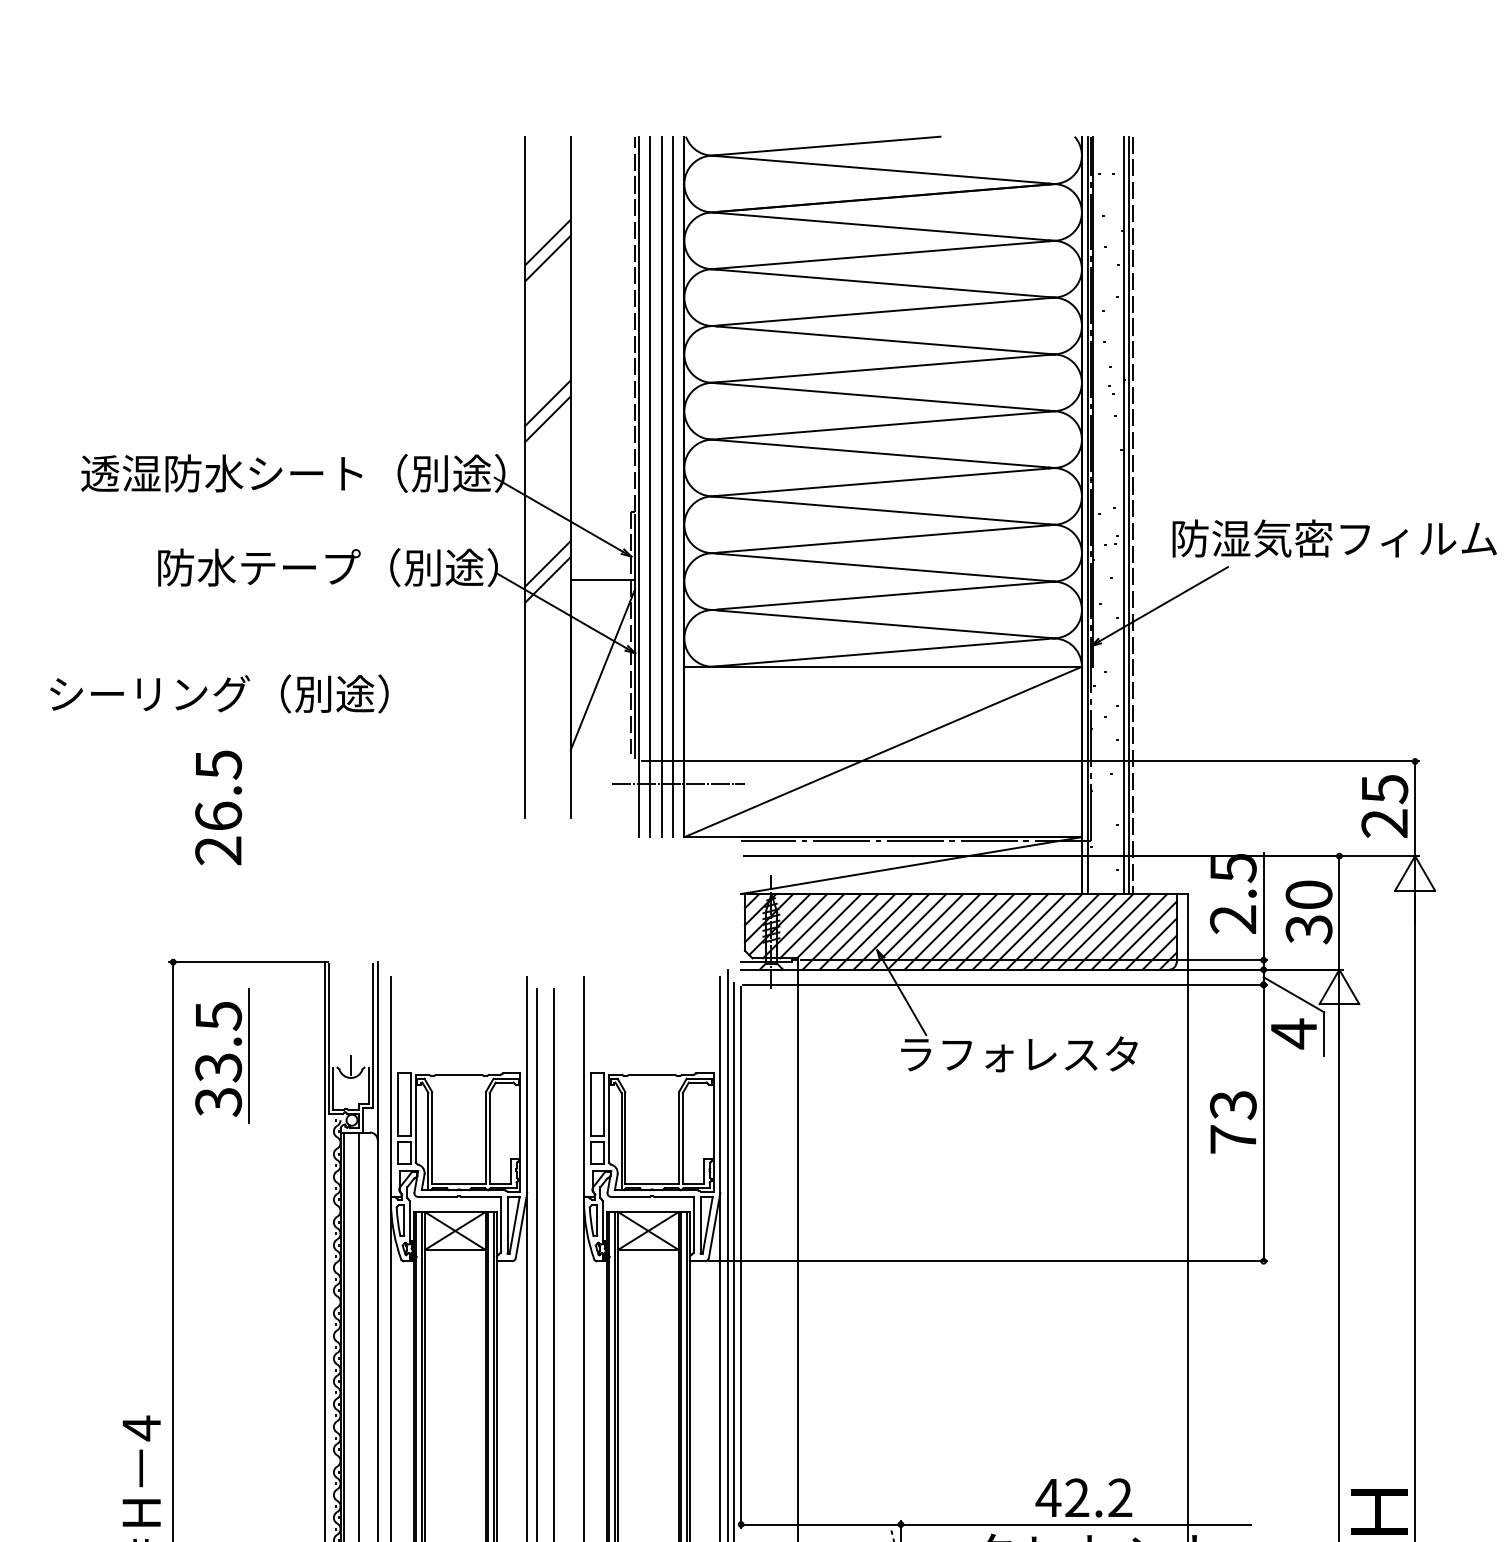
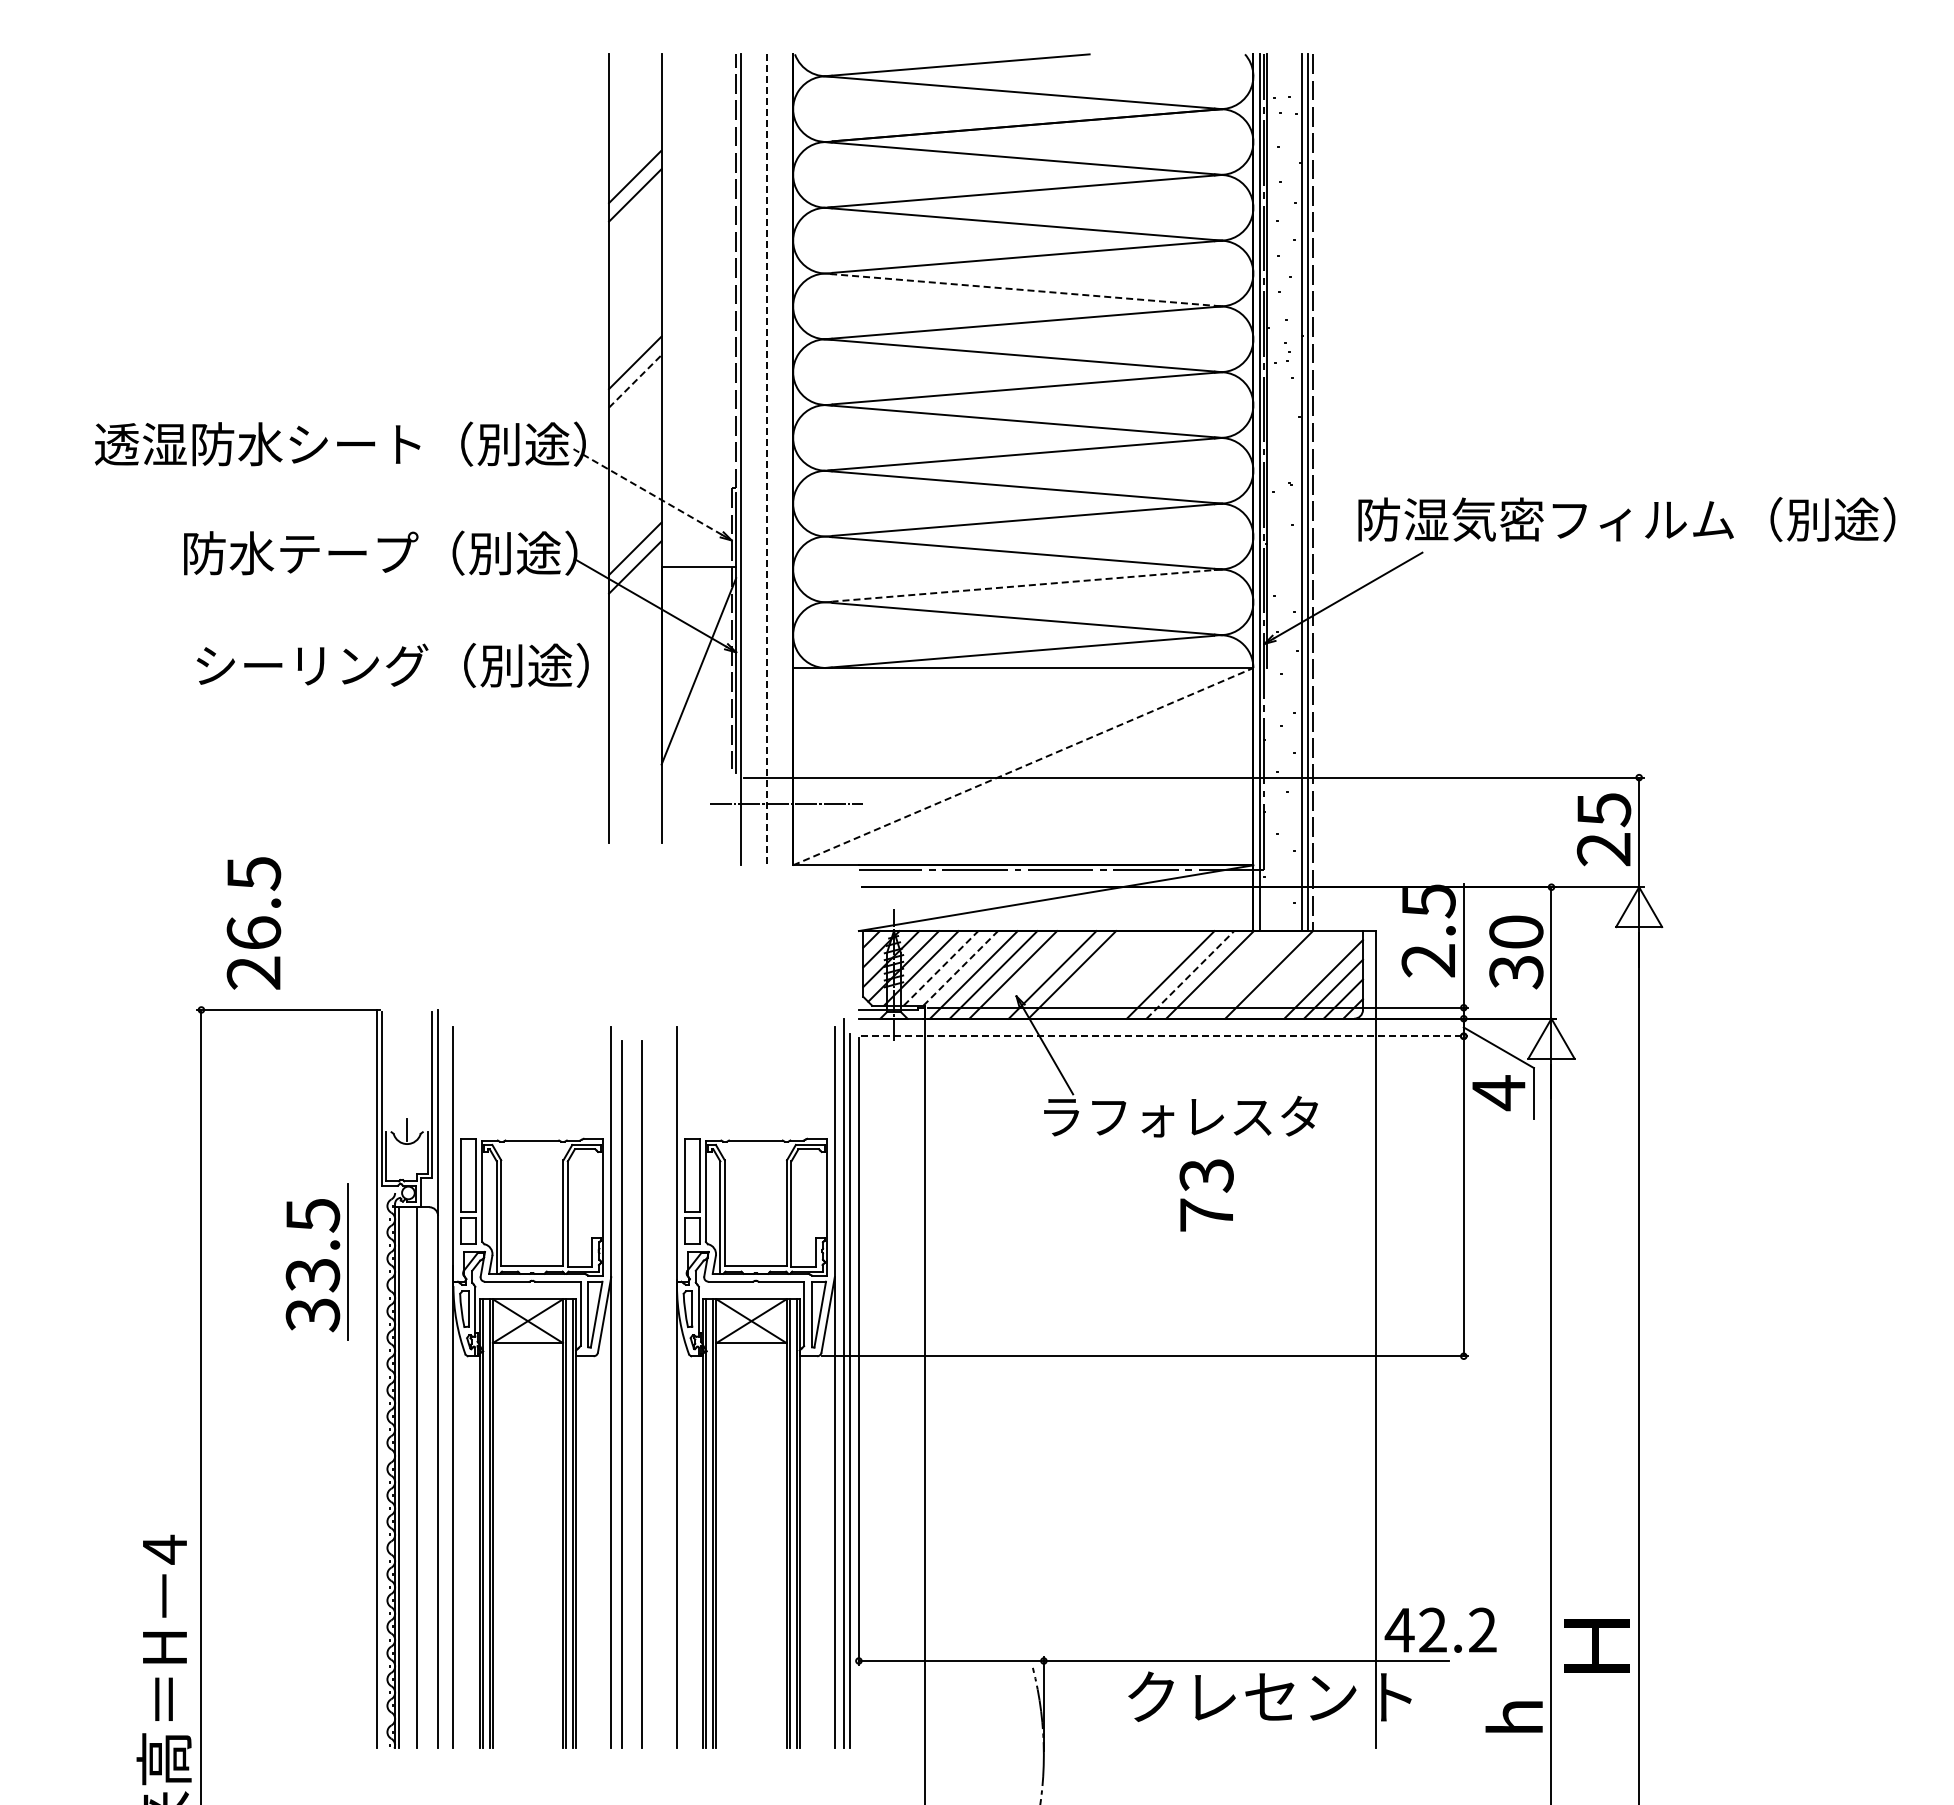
line: (885, 340) -> (1026, 290), solid -> dashed
line: (548, 419) -> (635, 381), solid -> dashed
line: (650, 486) -> (753, 459), removed
line: (673, 486) -> (780, 459), removed
line: (661, 487) -> (766, 460), solid -> dashed
line: (558, 515) -> (647, 492), solid -> dashed
line: (885, 595) -> (1026, 585), solid -> dashed
text: (219, 693) -> (392, 665), moved
line: (883, 751) -> (1023, 766), solid -> dashed
text: (218, 807) -> (253, 923), moved
line: (812, 926) -> (941, 968), solid -> dashed
line: (828, 926) -> (960, 968), solid -> dashed
line: (891, 931) -> (1032, 974), removed
line: (942, 931) -> (1091, 974), removed
line: (959, 931) -> (1111, 974), removed
line: (976, 931) -> (1131, 974), removed
line: (993, 931) -> (1150, 974), removed
line: (1027, 931) -> (1190, 974), solid -> dashed
line: (1061, 931) -> (1229, 974), removed
line: (1078, 931) -> (1249, 974), removed
line: (1112, 931) -> (1288, 974), removed
line: (1129, 931) -> (1308, 974), removed
line: (1005, 985) -> (1164, 1036), solid -> dashed
part: (221, 1055) -> (316, 1261), moved
text: (1233, 1122) -> (1206, 1195), moved
text: (1083, 1497) -> (1440, 1629), moved

